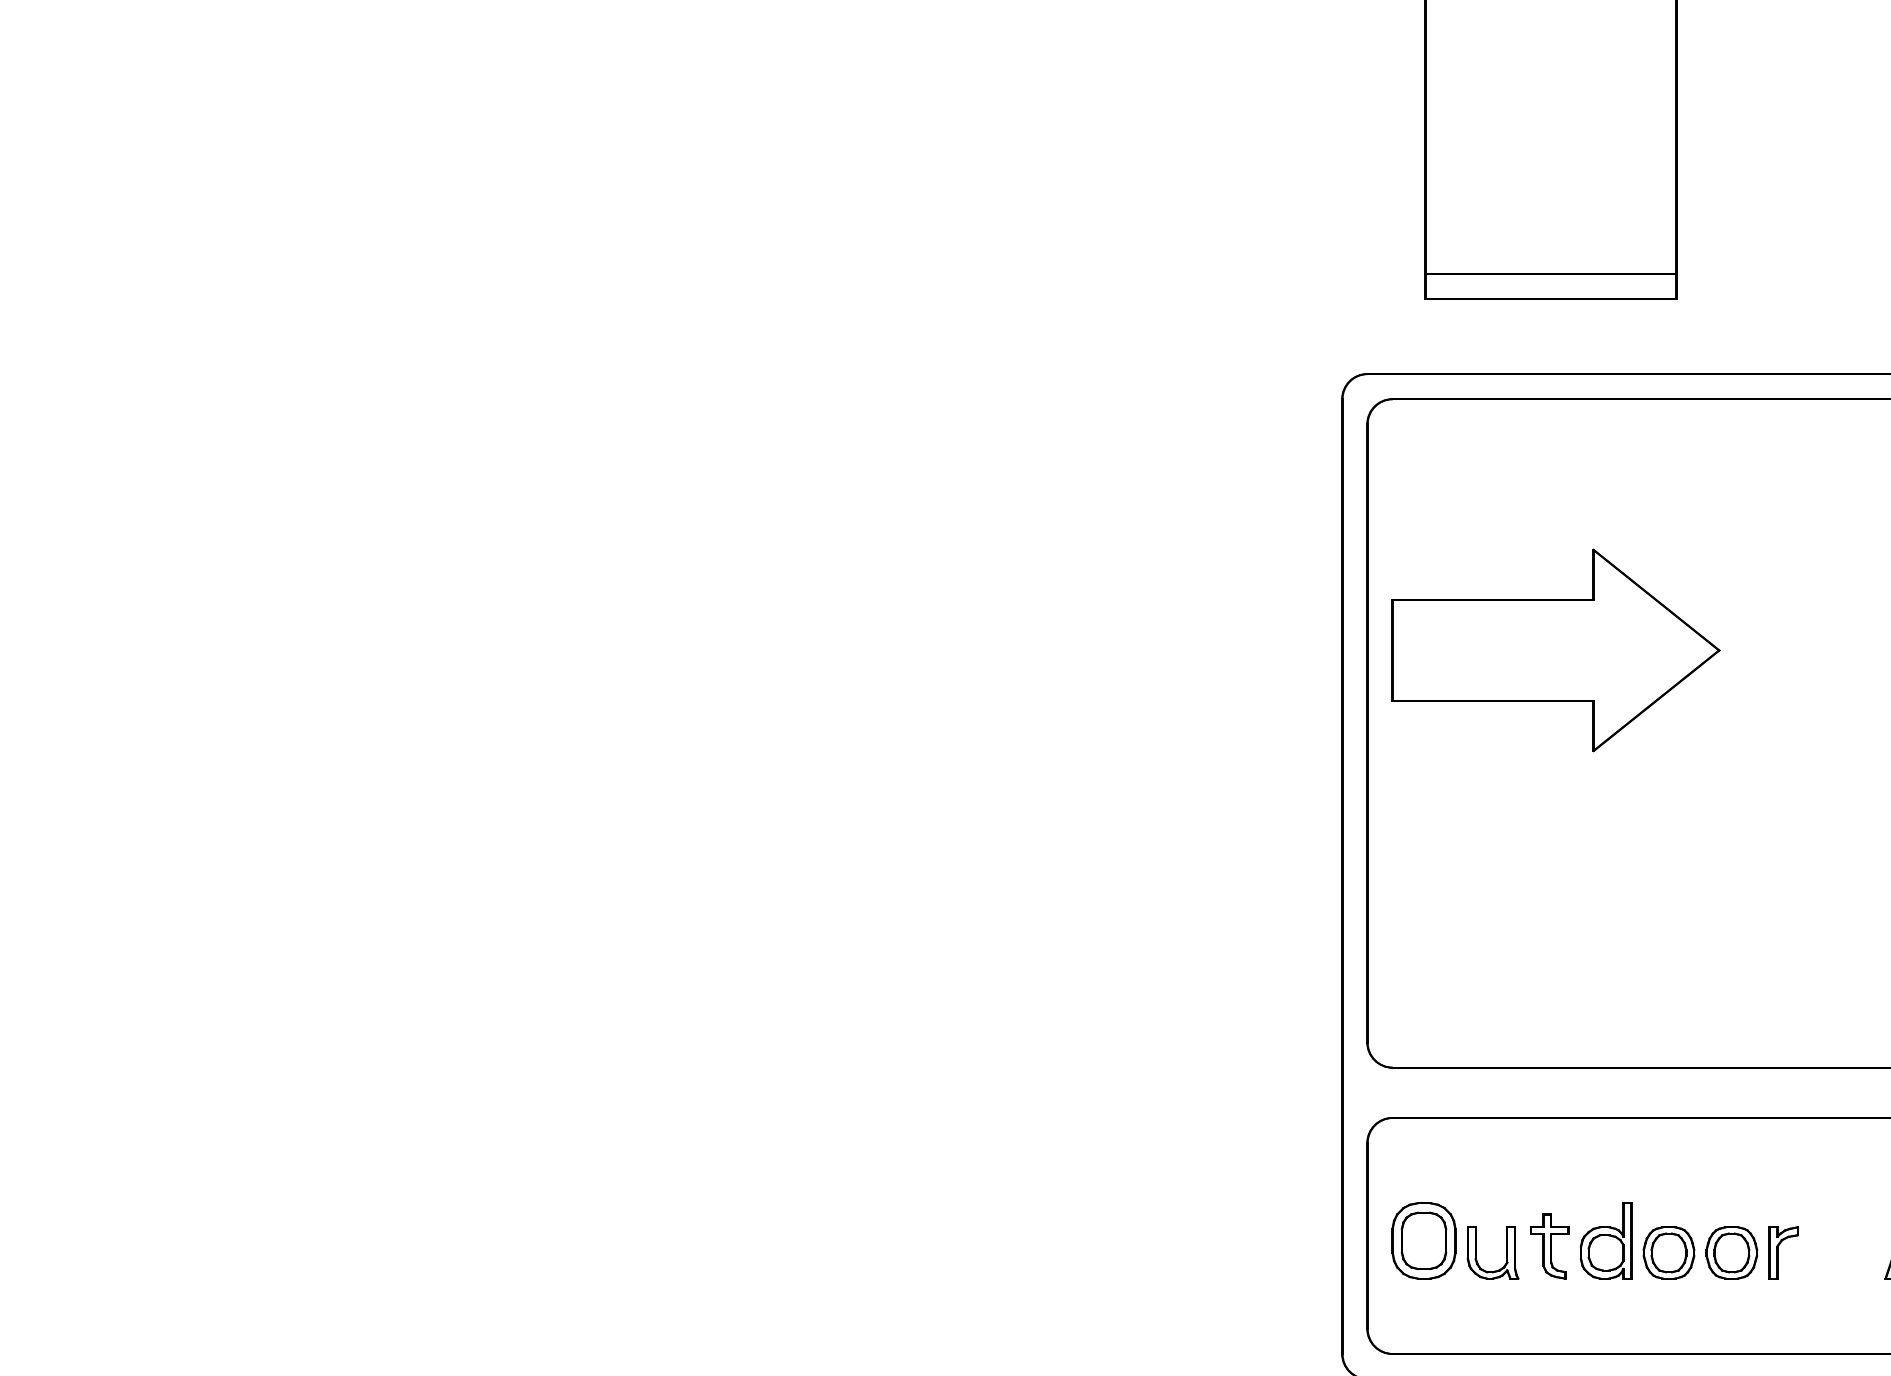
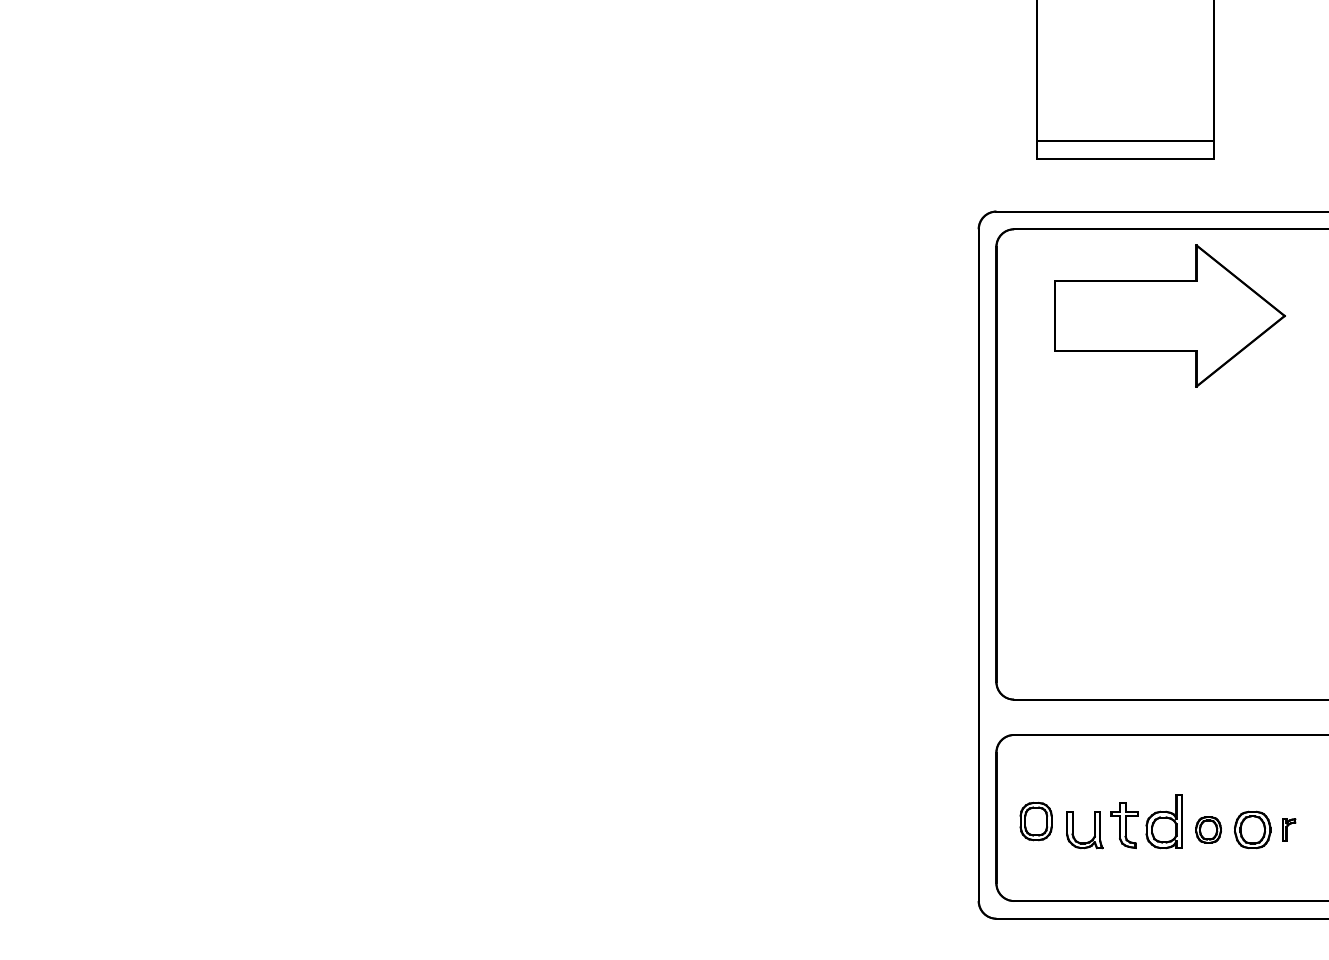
part: (1555, 650) -> (1169, 316), moved
part: (1423, 1240) -> (1035, 821), size x0.7
part: (1668, 1252) -> (1208, 829), size x0.7
part: (1783, 1252) -> (1289, 829), size x0.6

